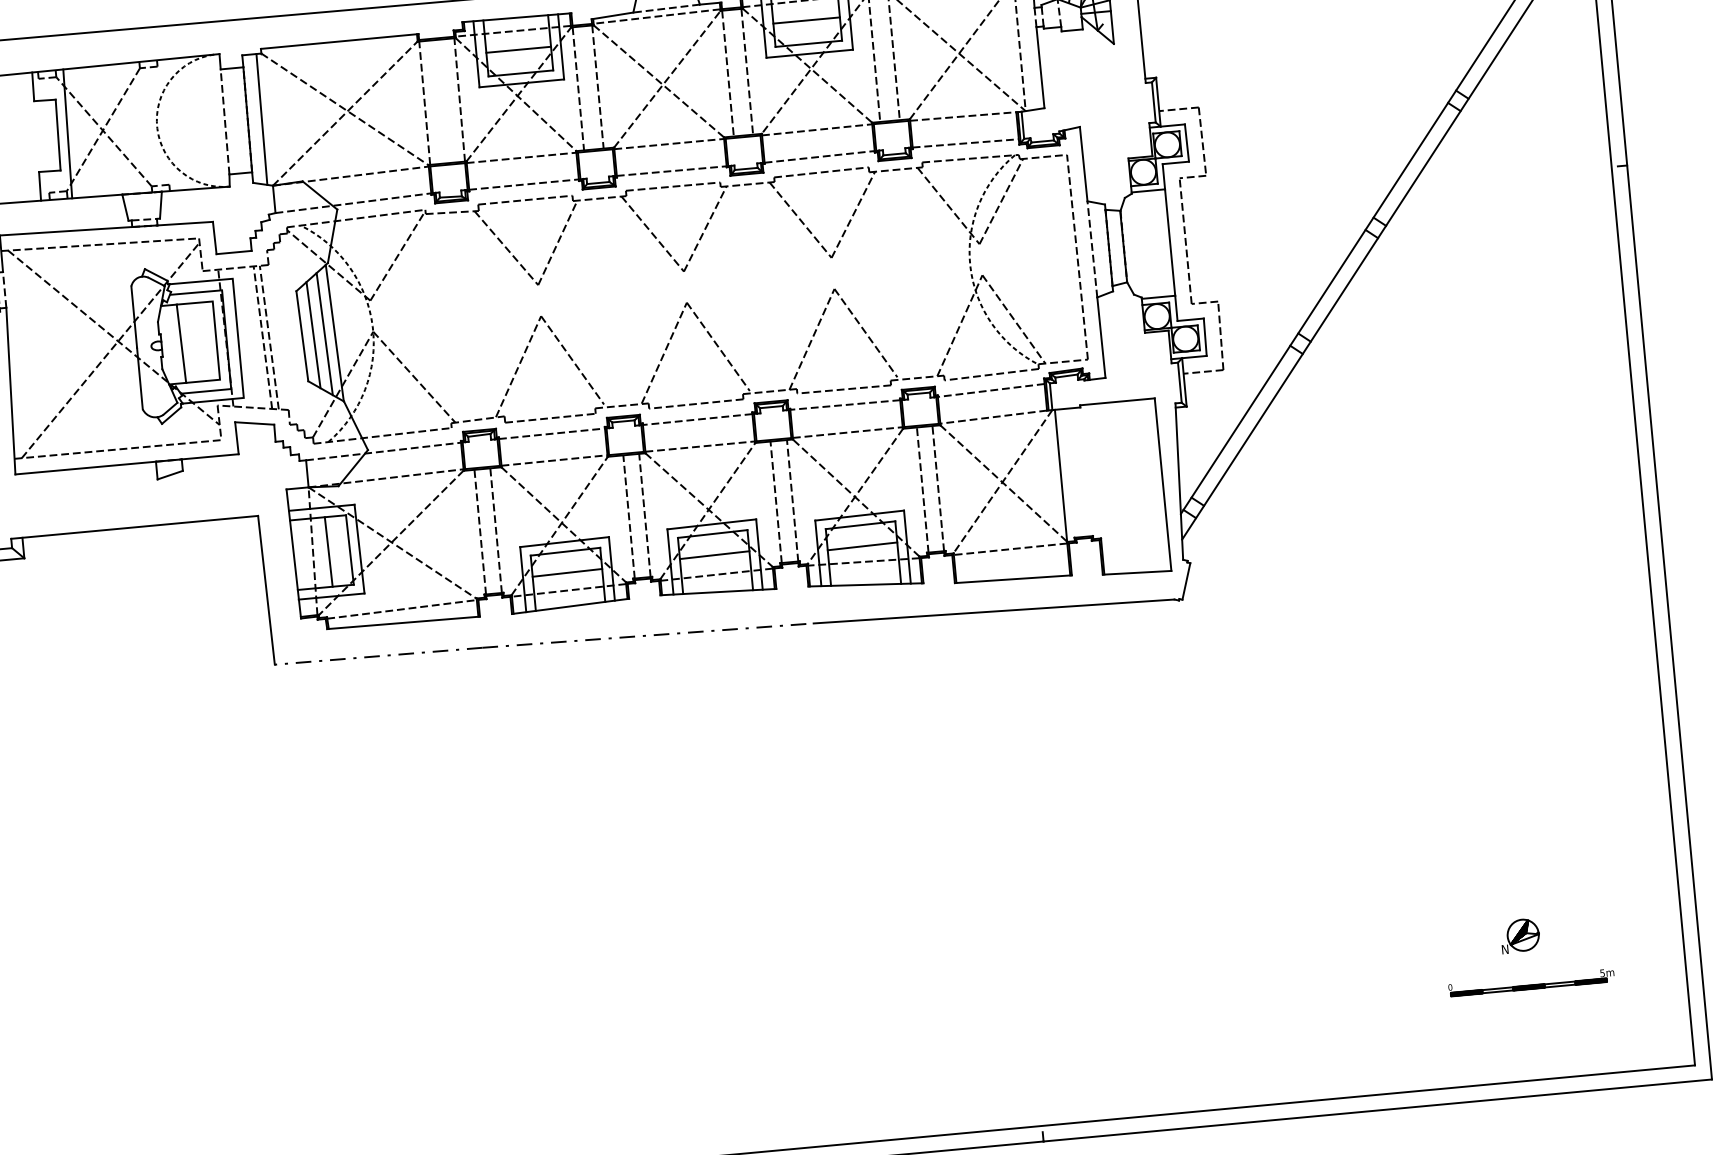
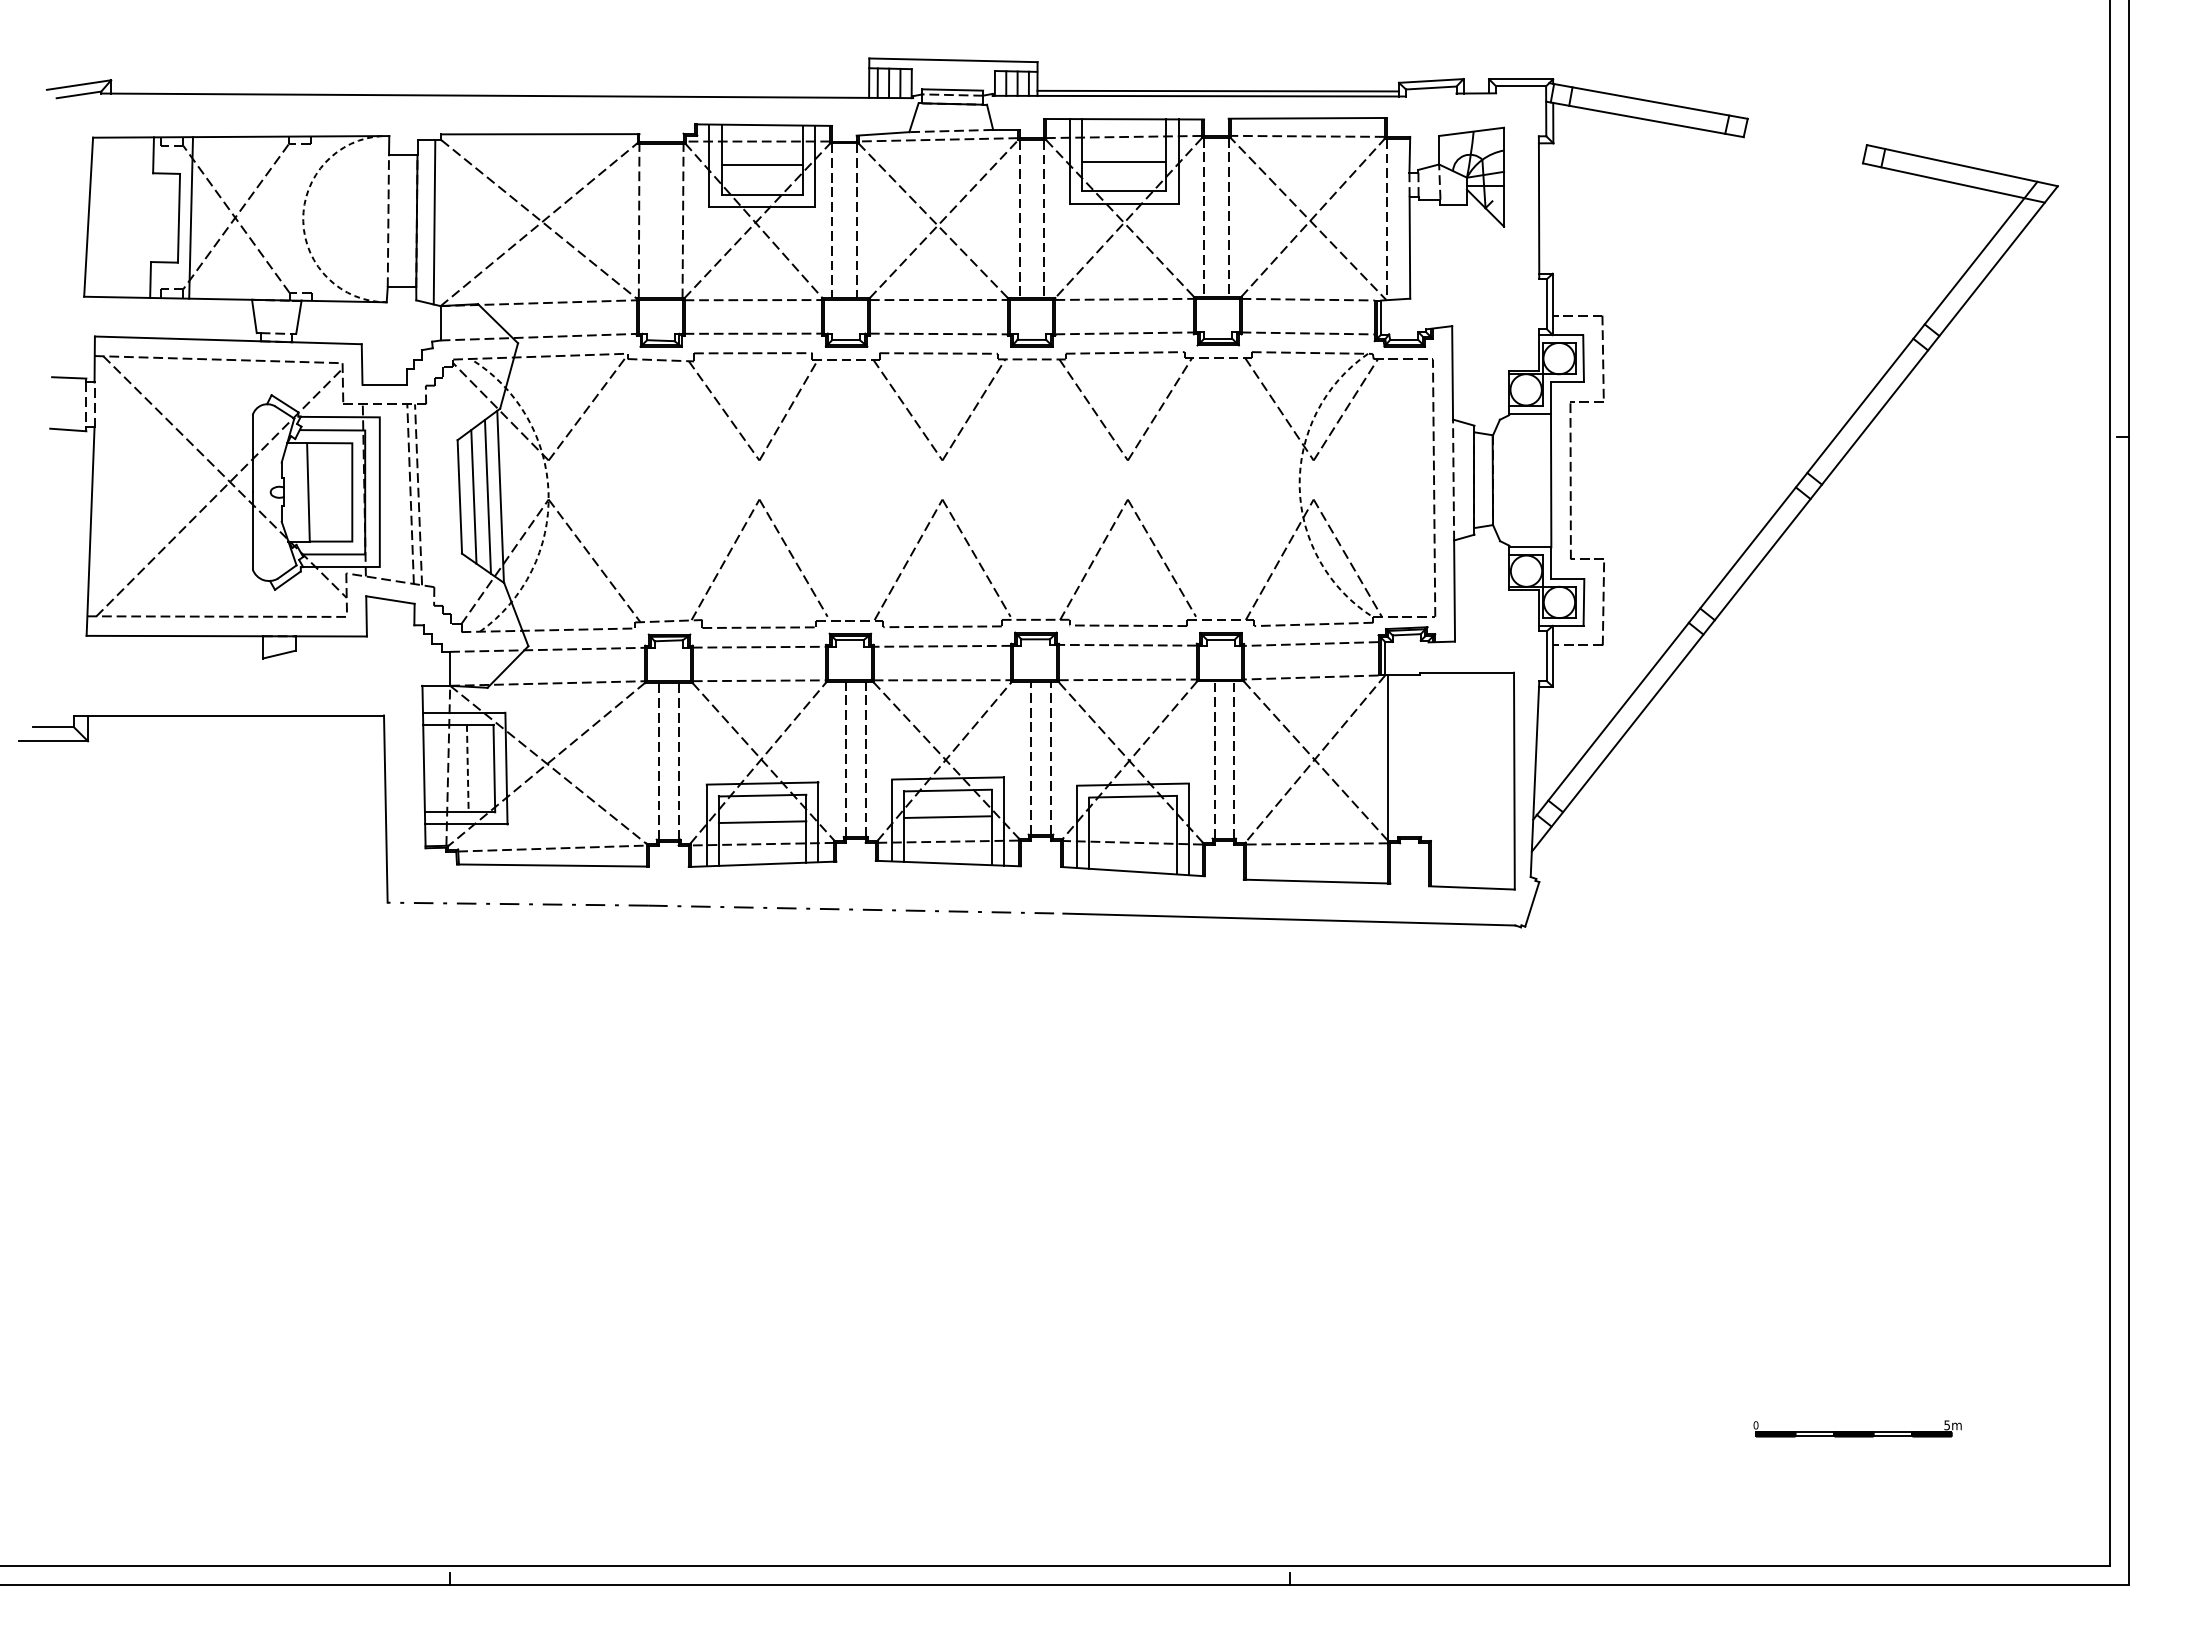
line: (862, 546) -> (1132, 823), removed
line: (328, 551) -> (467, 768), solid -> dashed
part: (1519, 936) -> (1906, 1384), removed
part: (1531, 982) -> (1857, 1428), moved

